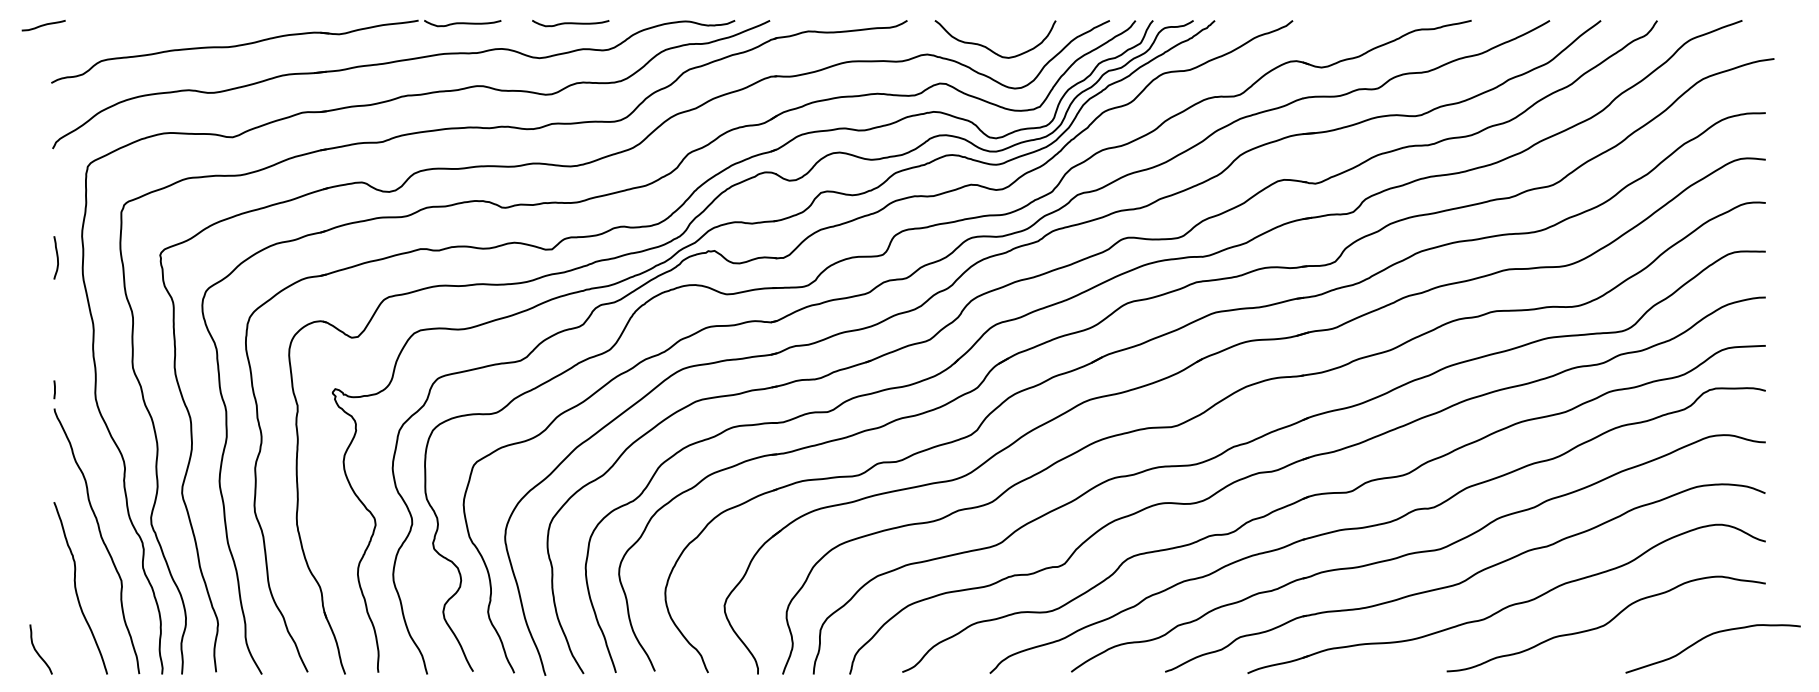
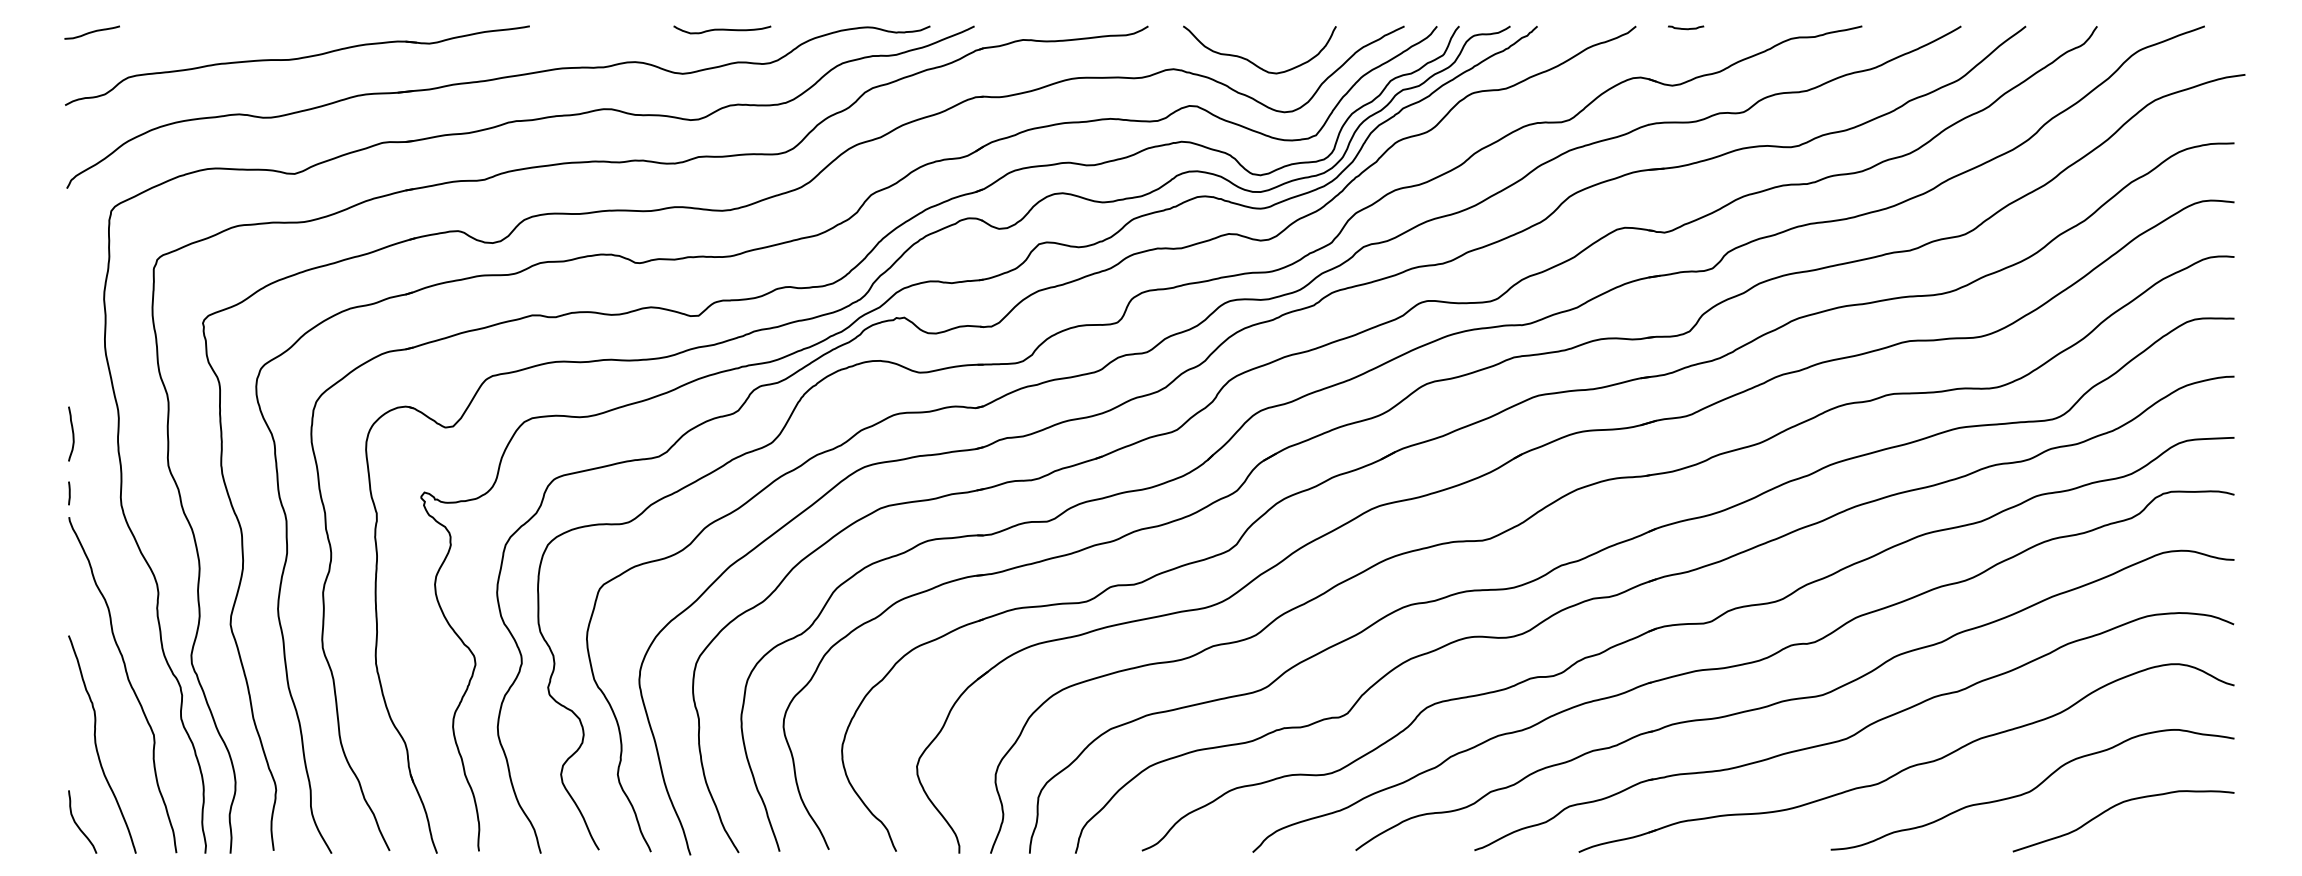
curve: (1331, 21) -> (1684, 27), added
curve: (462, 23) -> (585, 29), removed
line: (43, 25) -> (91, 32), moved
curve: (56, 257) -> (71, 433), moved
curve: (1707, 637) -> (2116, 806), moved
curve: (37, 651) -> (78, 824), moved

